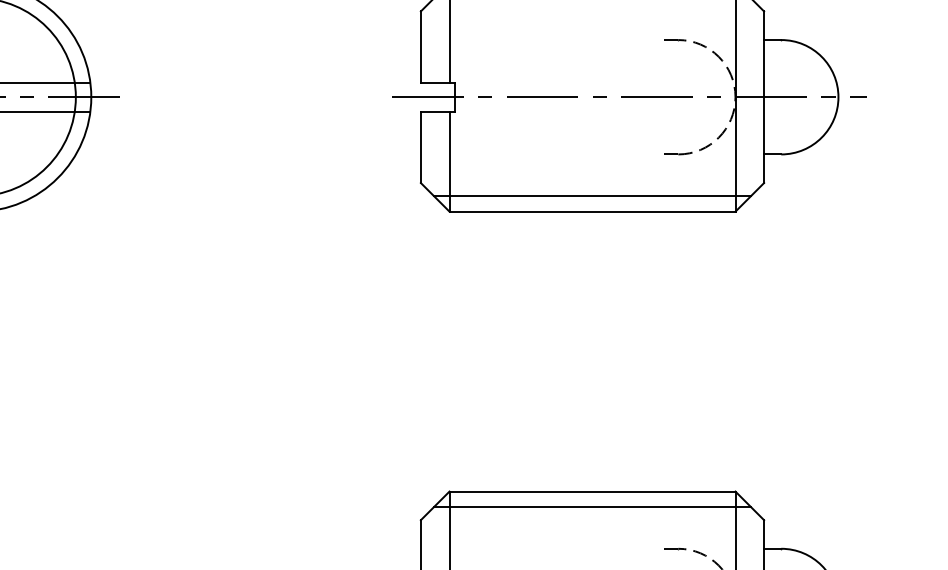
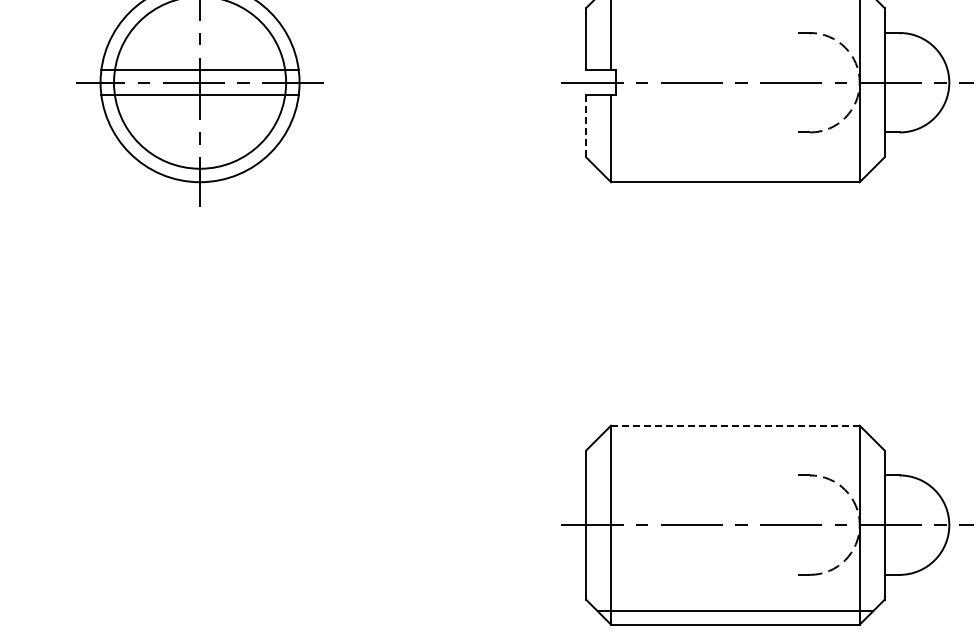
line: (421, 146) -> (586, 125), solid -> dashed
line: (592, 195) -> (735, 168), removed
line: (592, 491) -> (735, 425), solid -> dashed
line: (592, 507) -> (735, 439), removed

